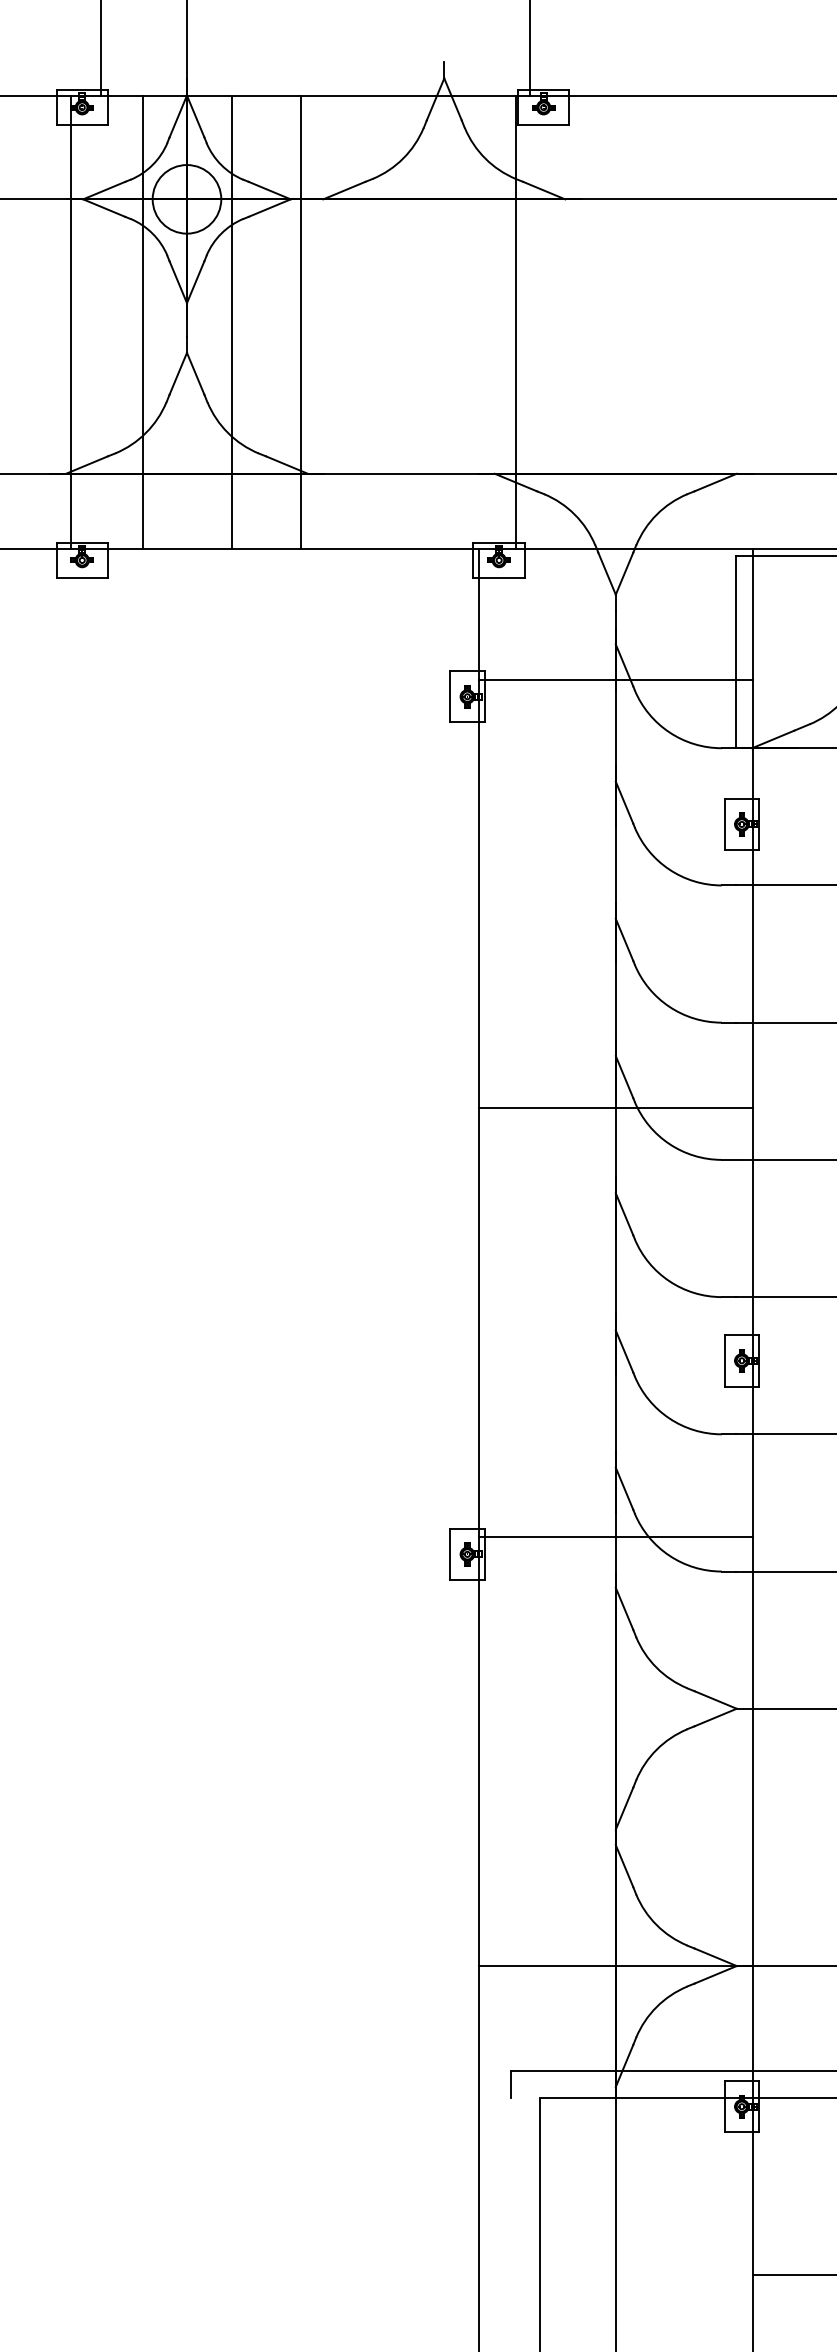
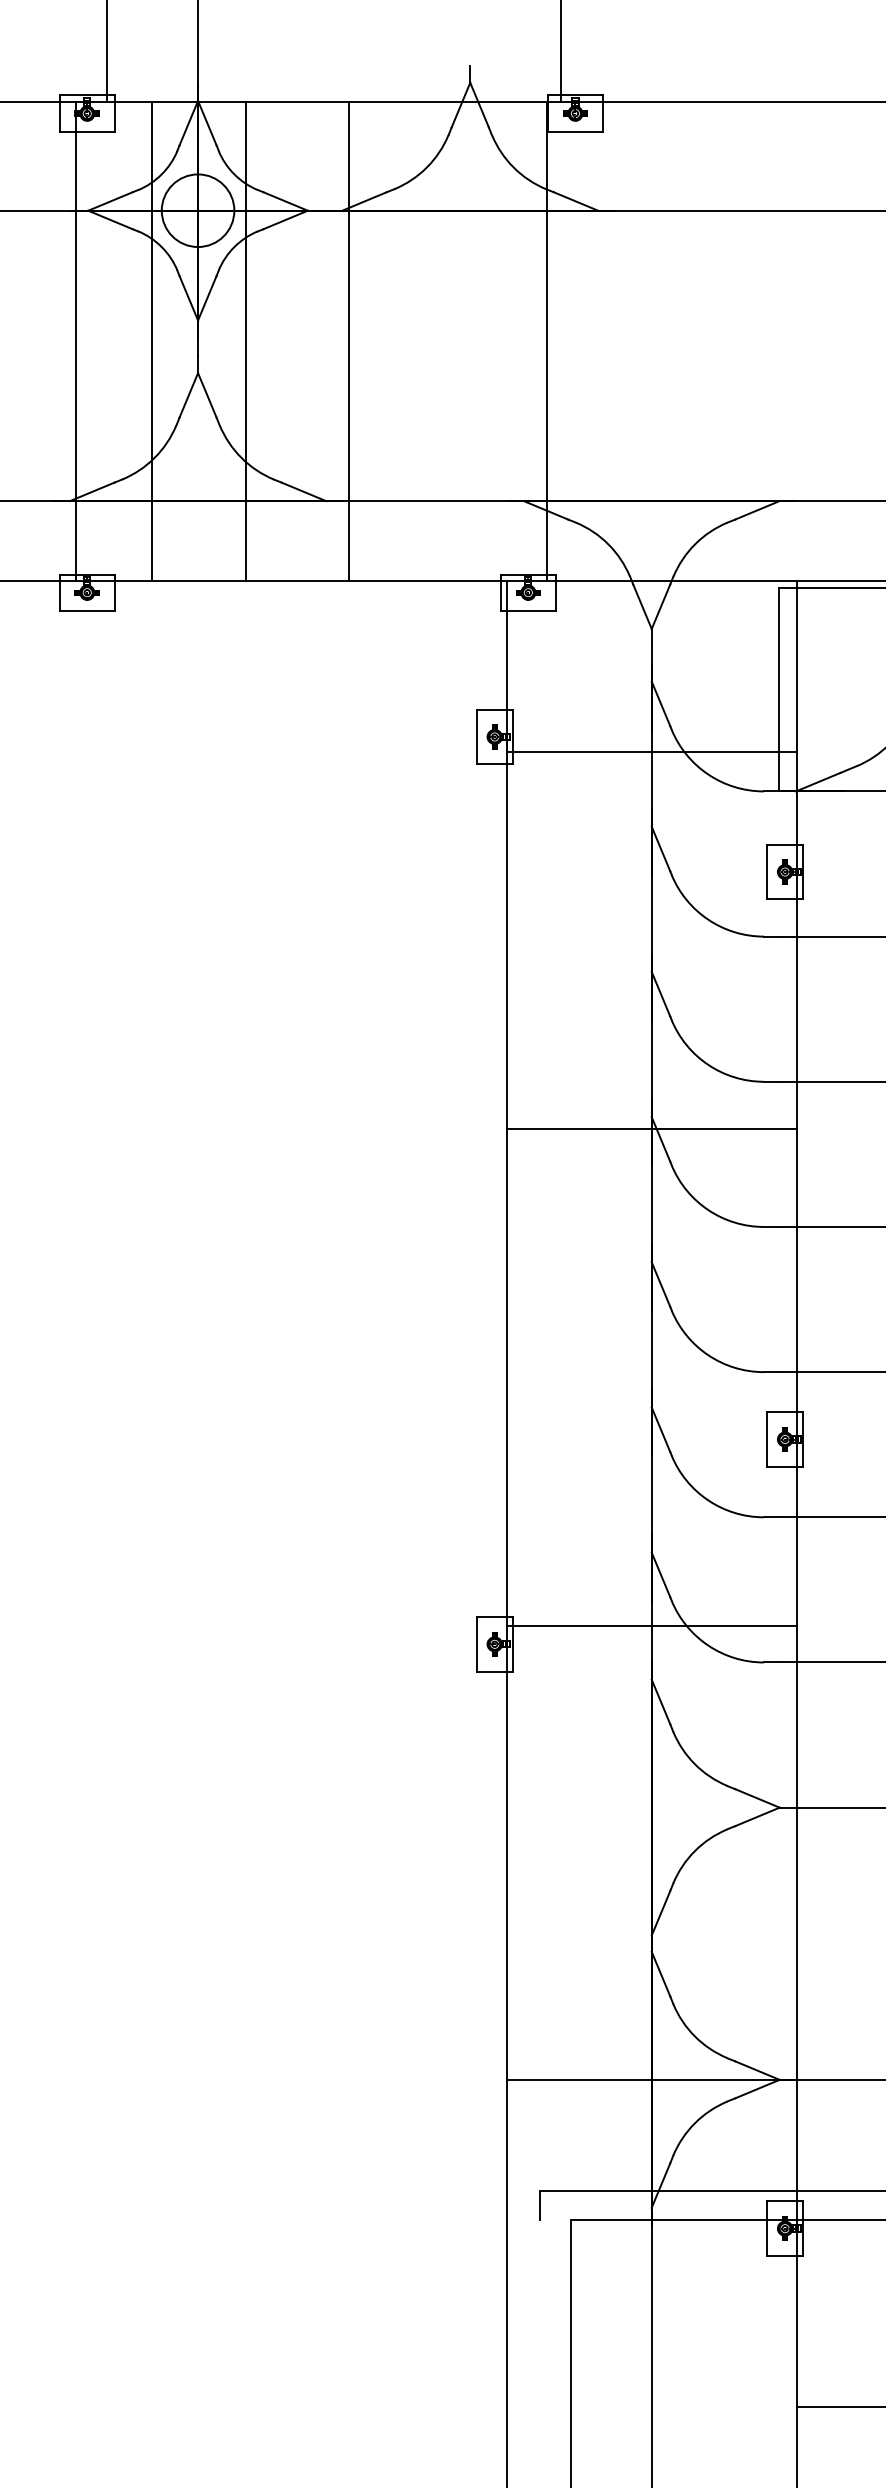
line: (300, 322) -> (348, 340), moved
line: (615, 679) -> (651, 751), moved
line: (615, 1108) -> (651, 1128), moved

